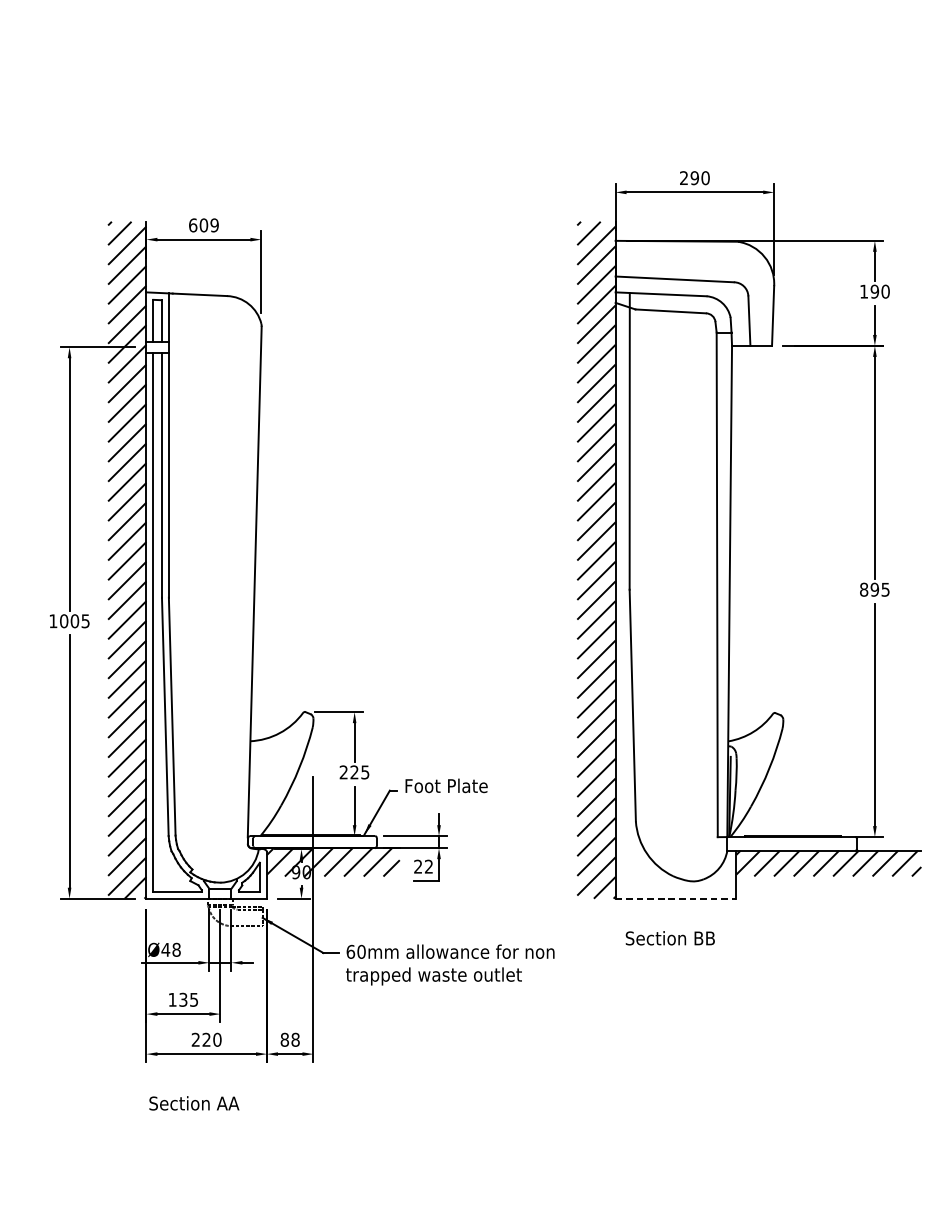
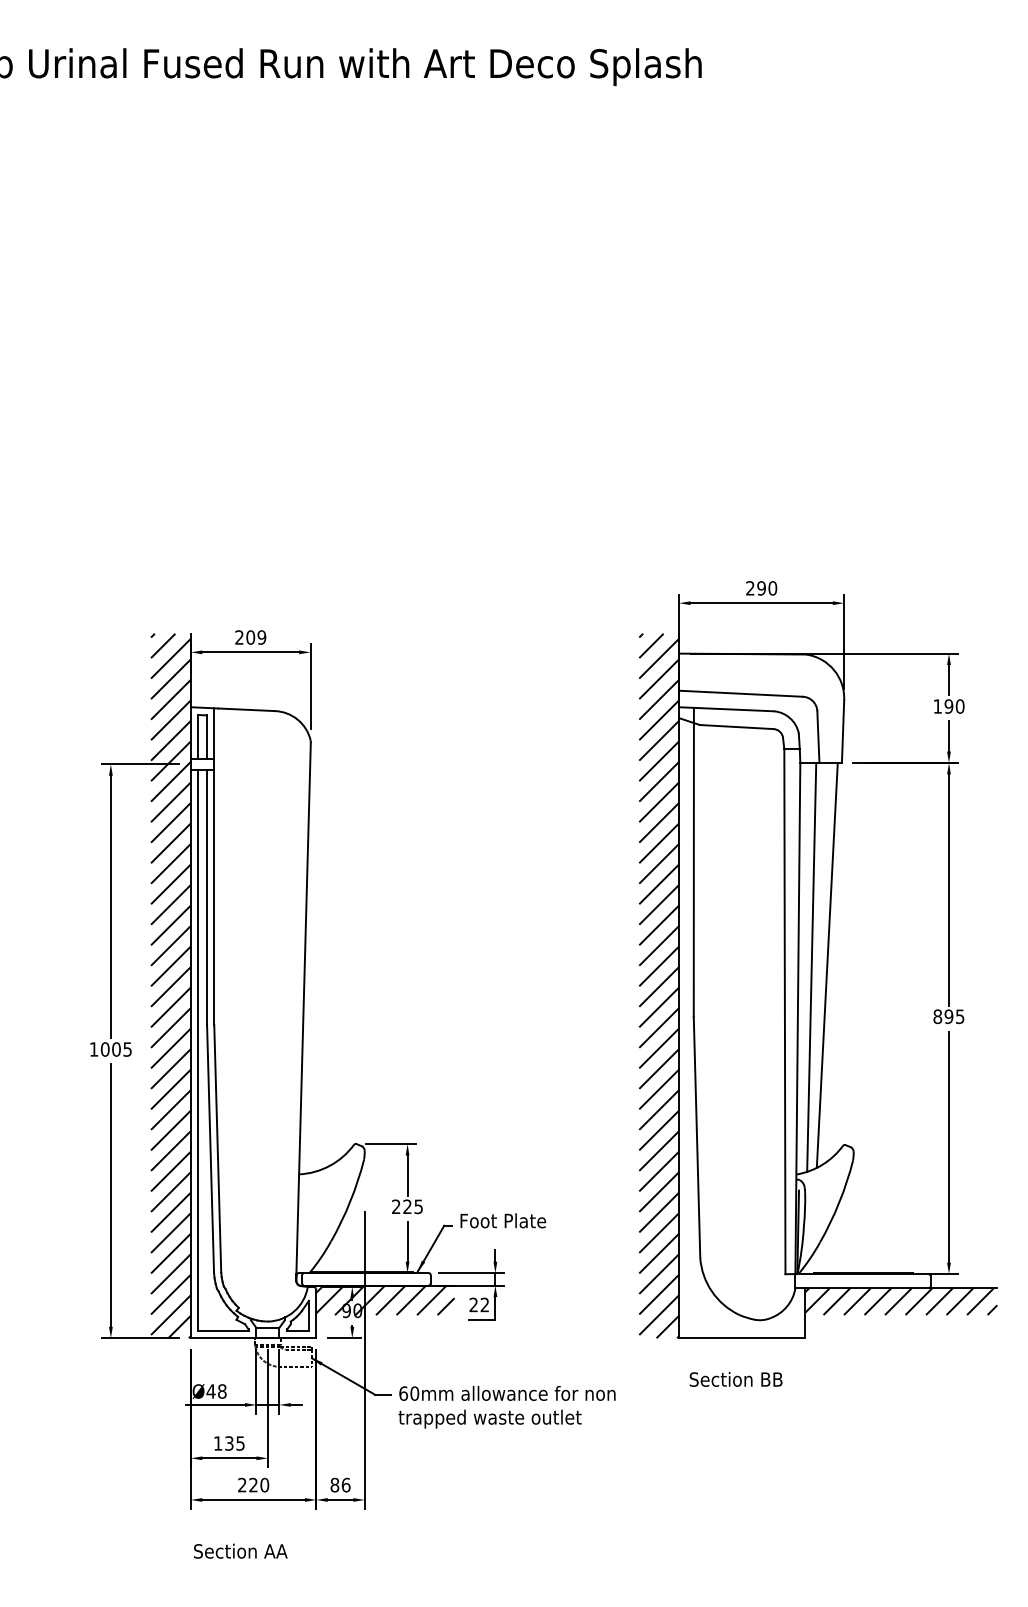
text: (193, 225) -> (239, 637), 609 -> 209
line: (757, 539) -> (826, 964), added
line: (742, 541) -> (811, 966), added
line: (675, 898) -> (741, 1338), dashed -> solid
text: (294, 1039) -> (345, 1484), 88 -> 86

